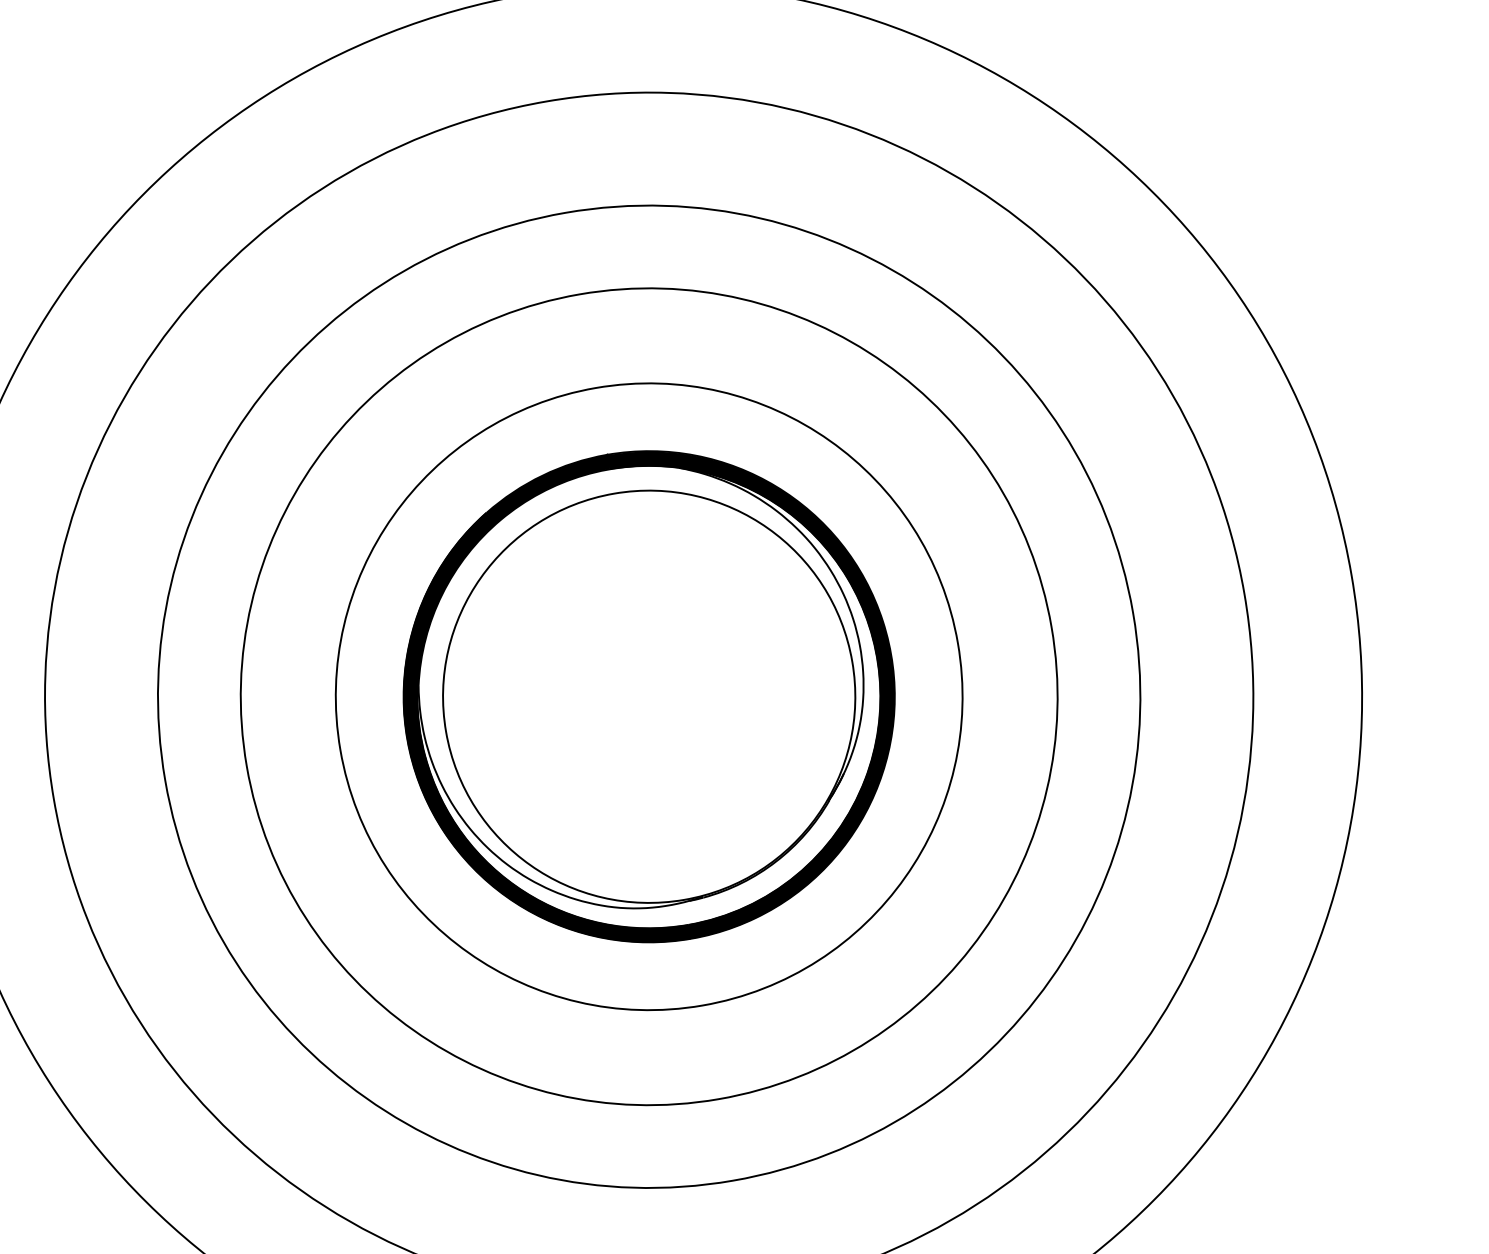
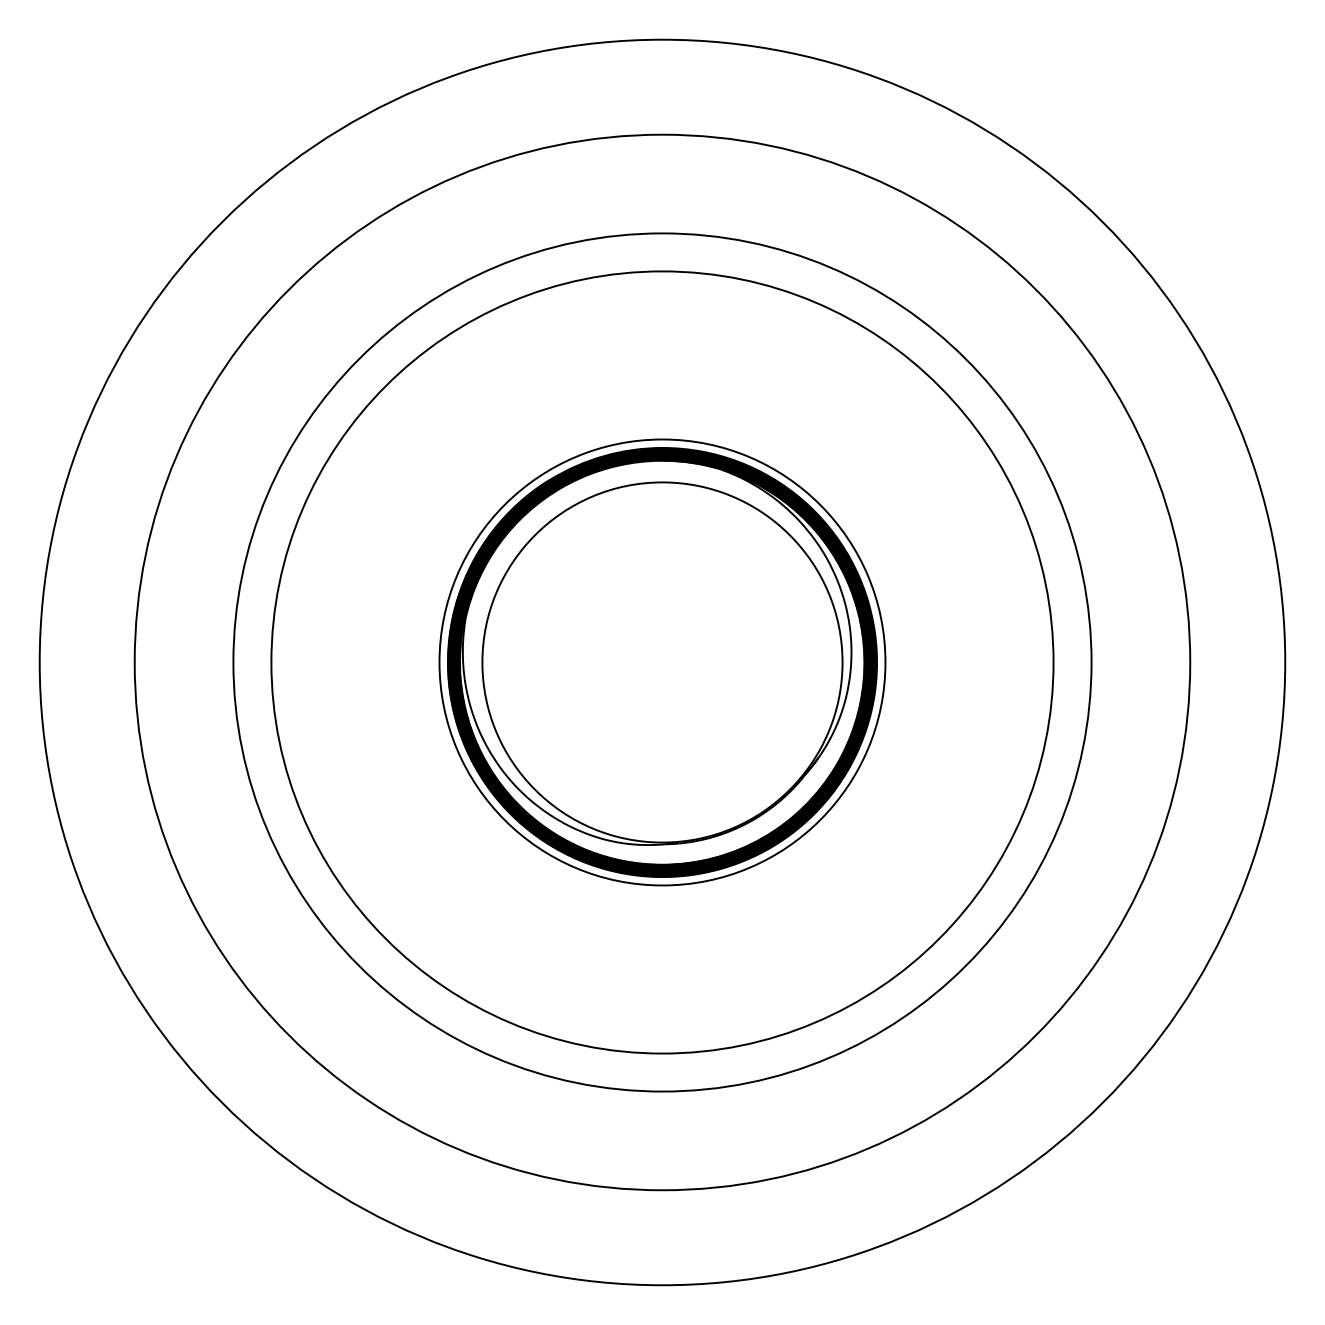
circle: (649, 696) -> (662, 662), size x0.62
circle: (649, 696) -> (662, 662), size x1.43

